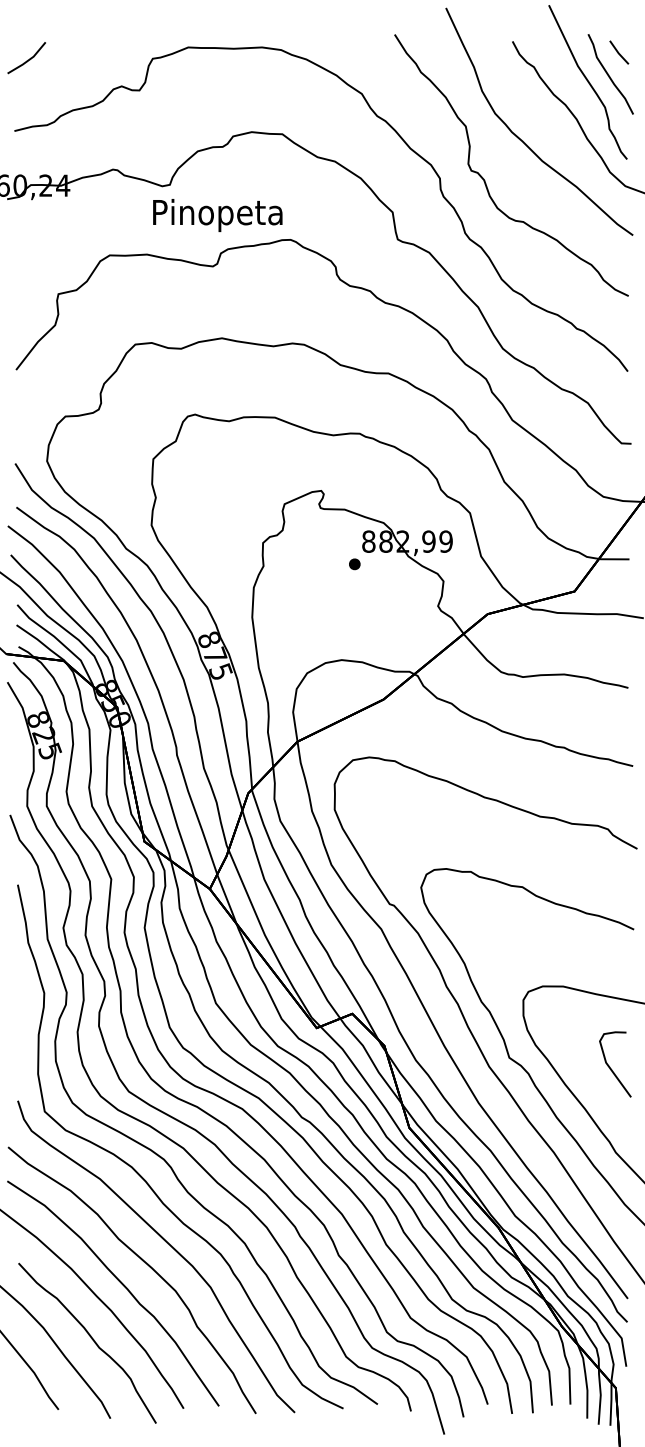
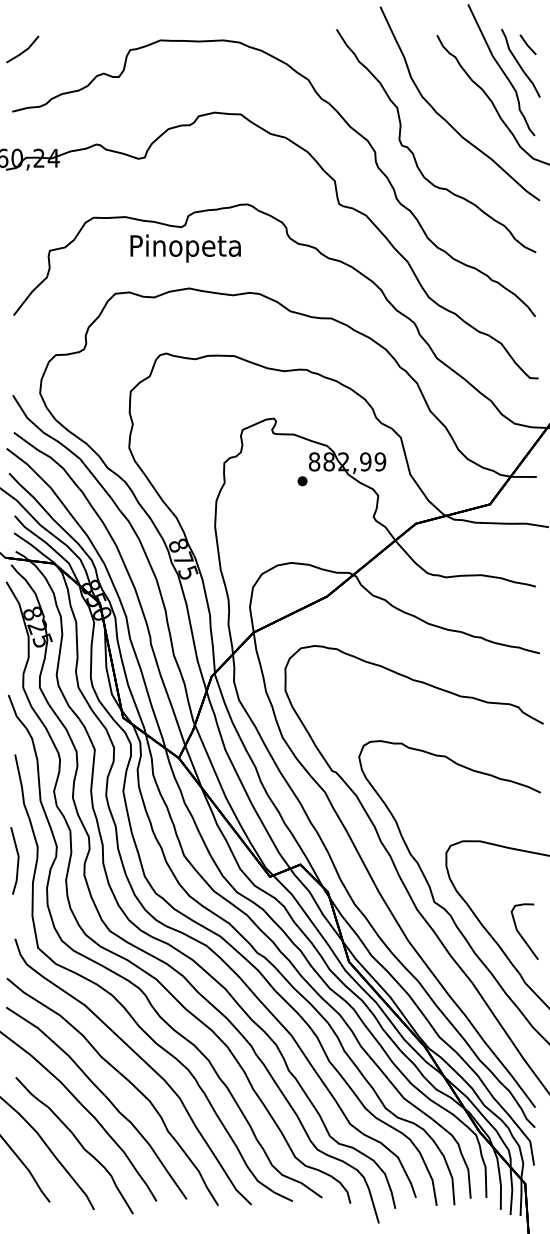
text: (217, 215) -> (185, 248), moved
line: (20, 1009) -> (17, 860), added
part: (615, 1064) -> (524, 931), moved

